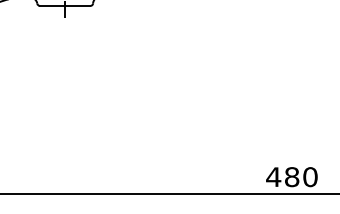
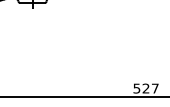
text: (290, 176) -> (145, 88), 480 -> 527

